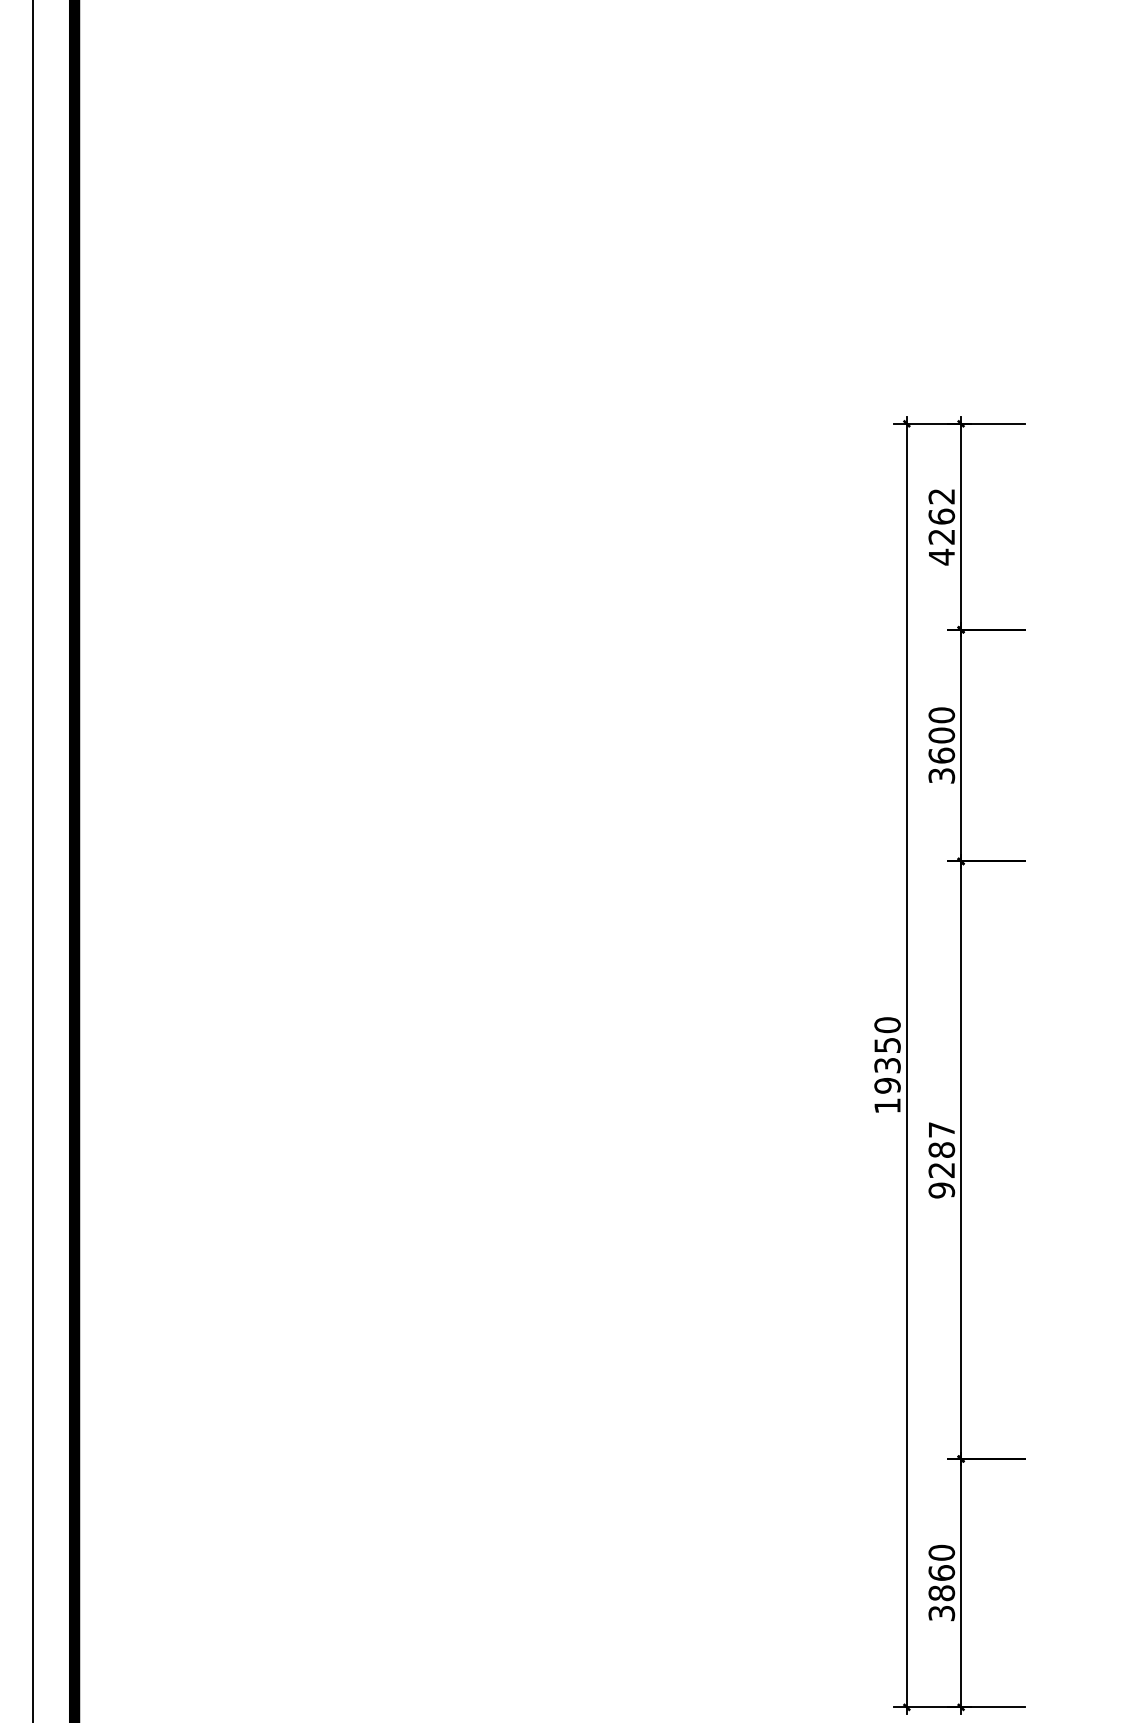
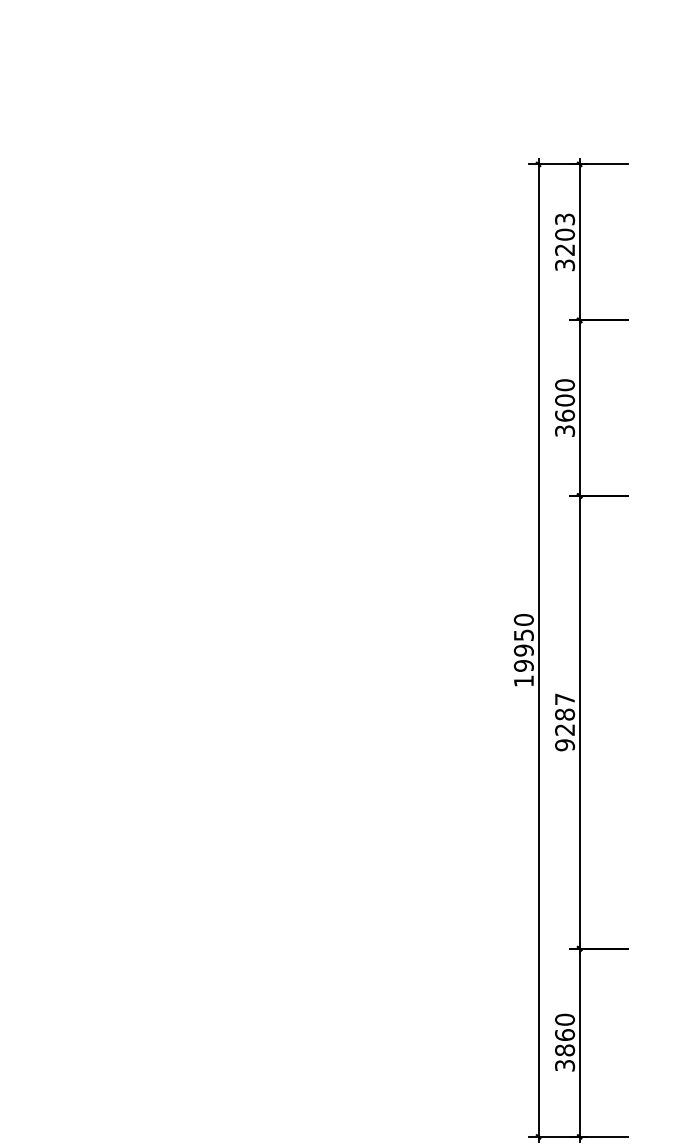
text: (941, 527) -> (564, 242), 4262 -> 3203
text: (887, 1065) -> (523, 650), 19350 -> 19950

